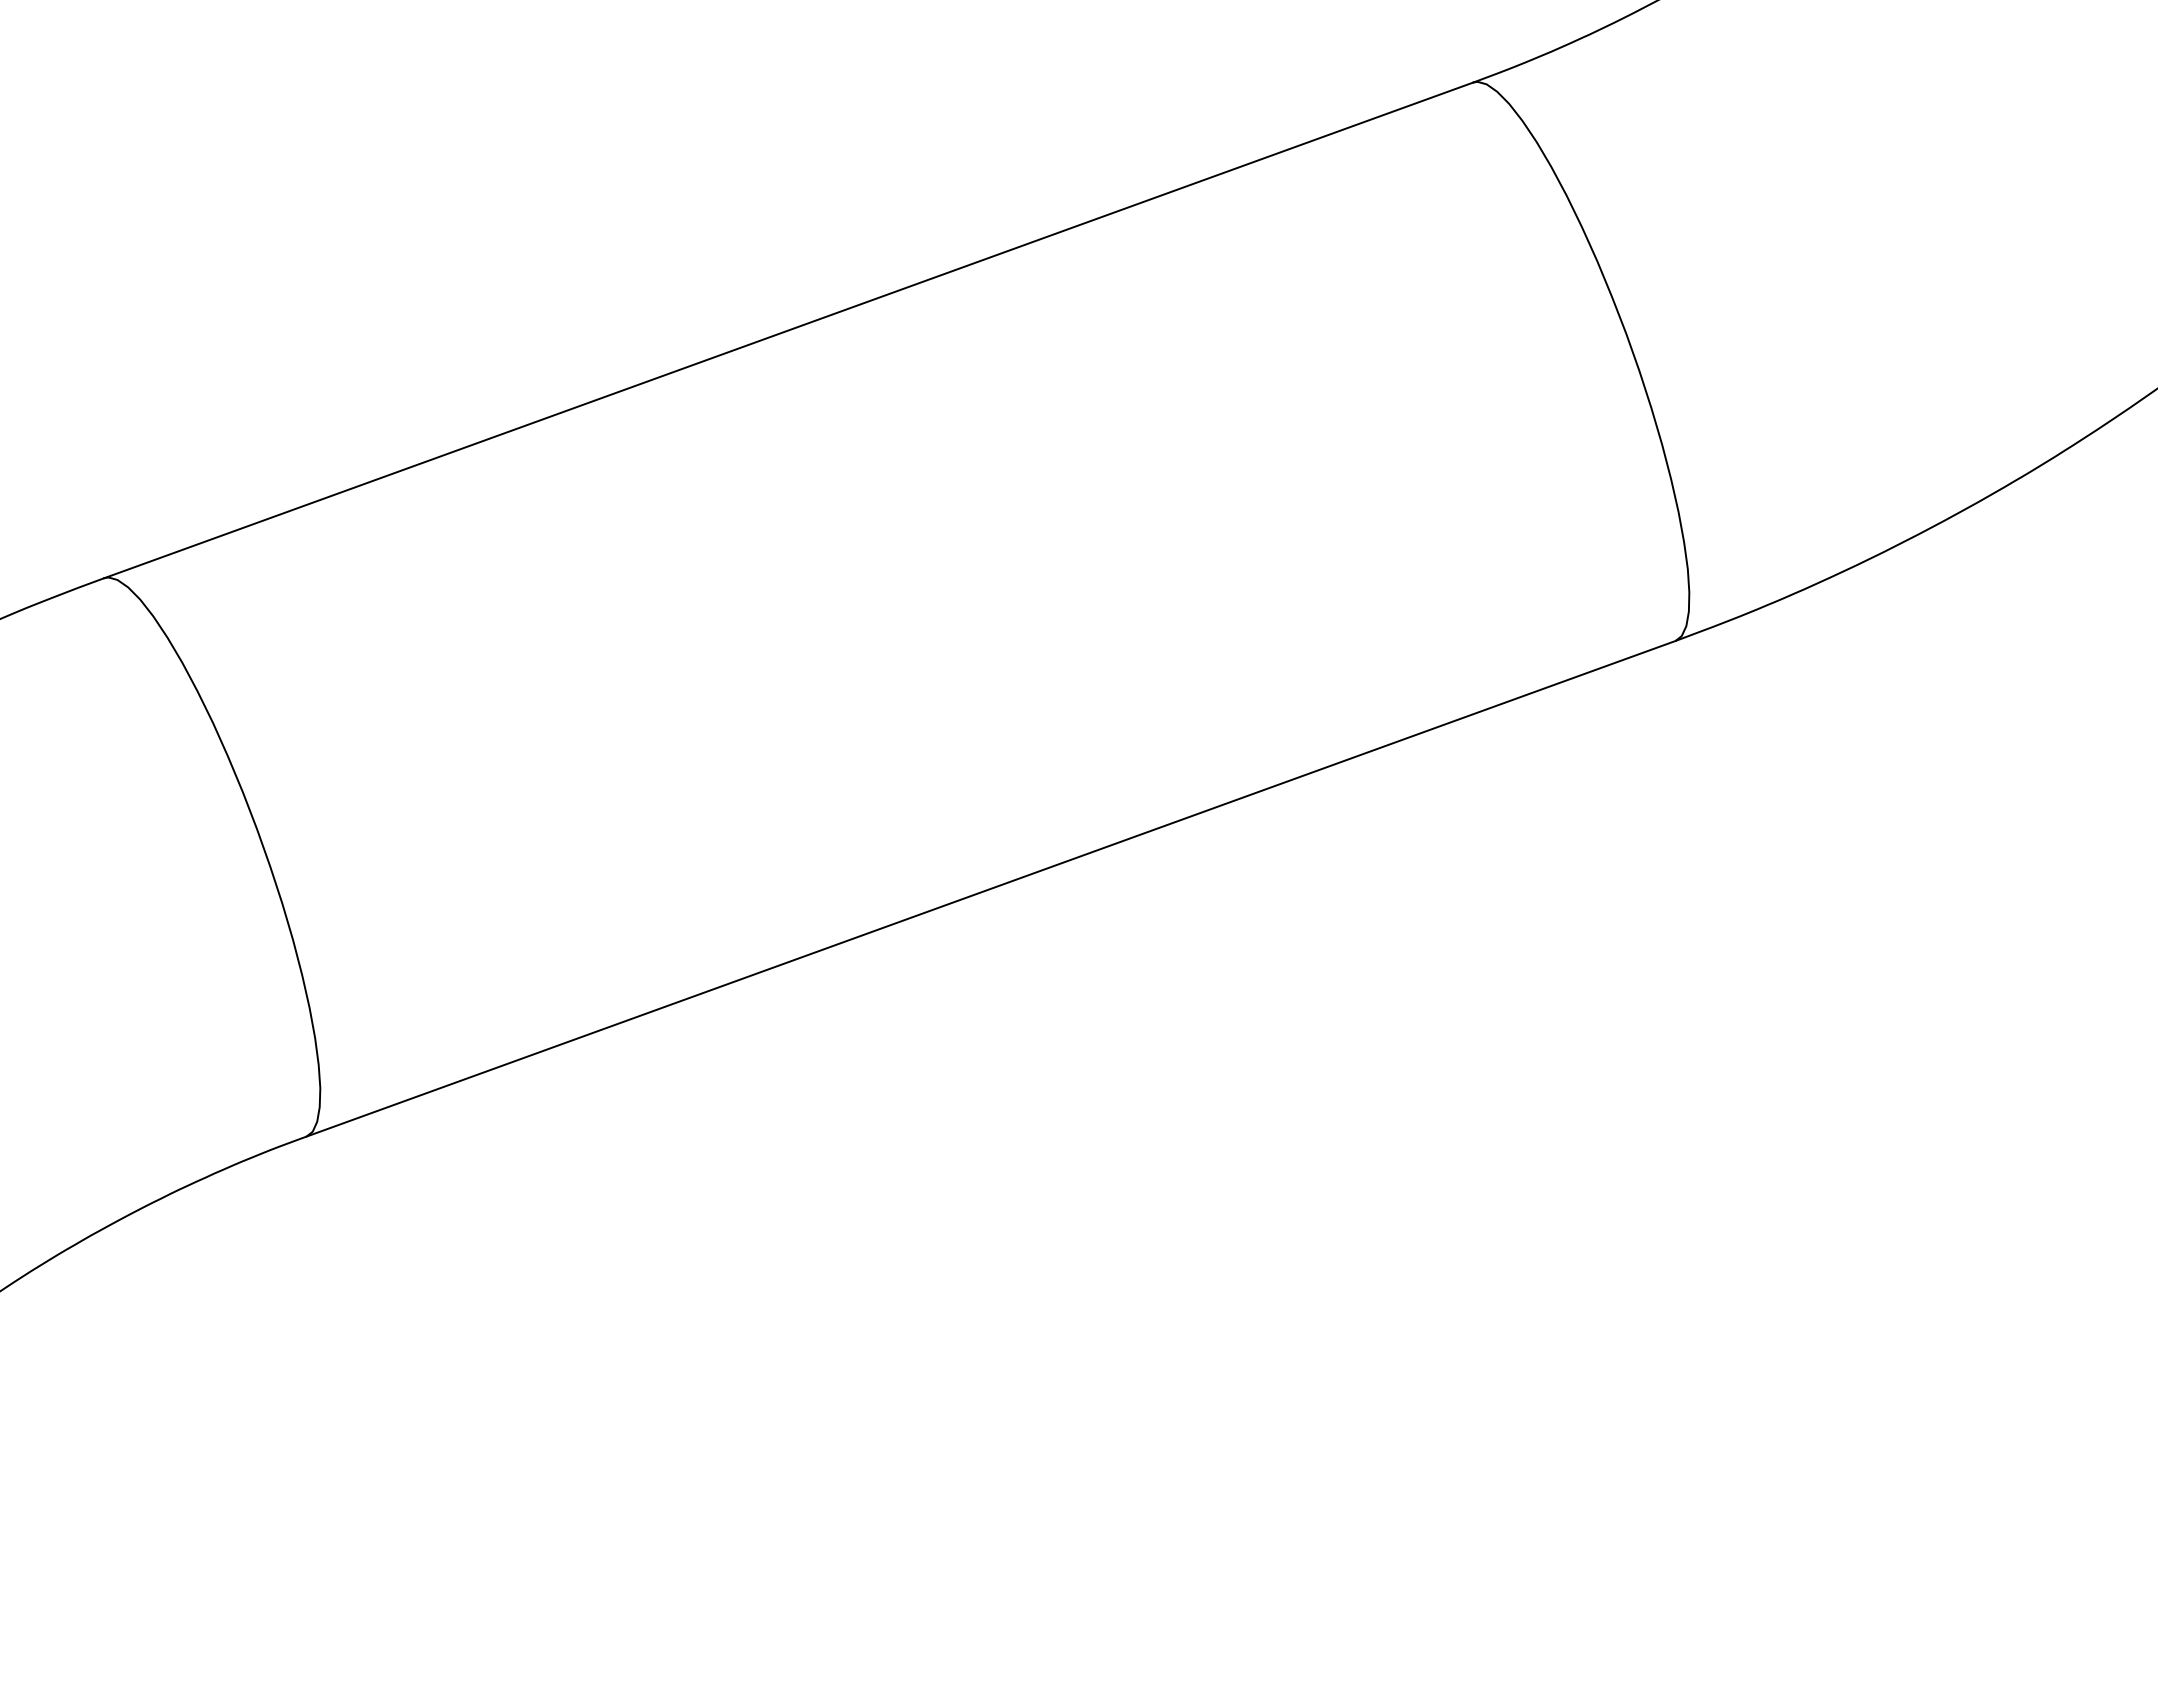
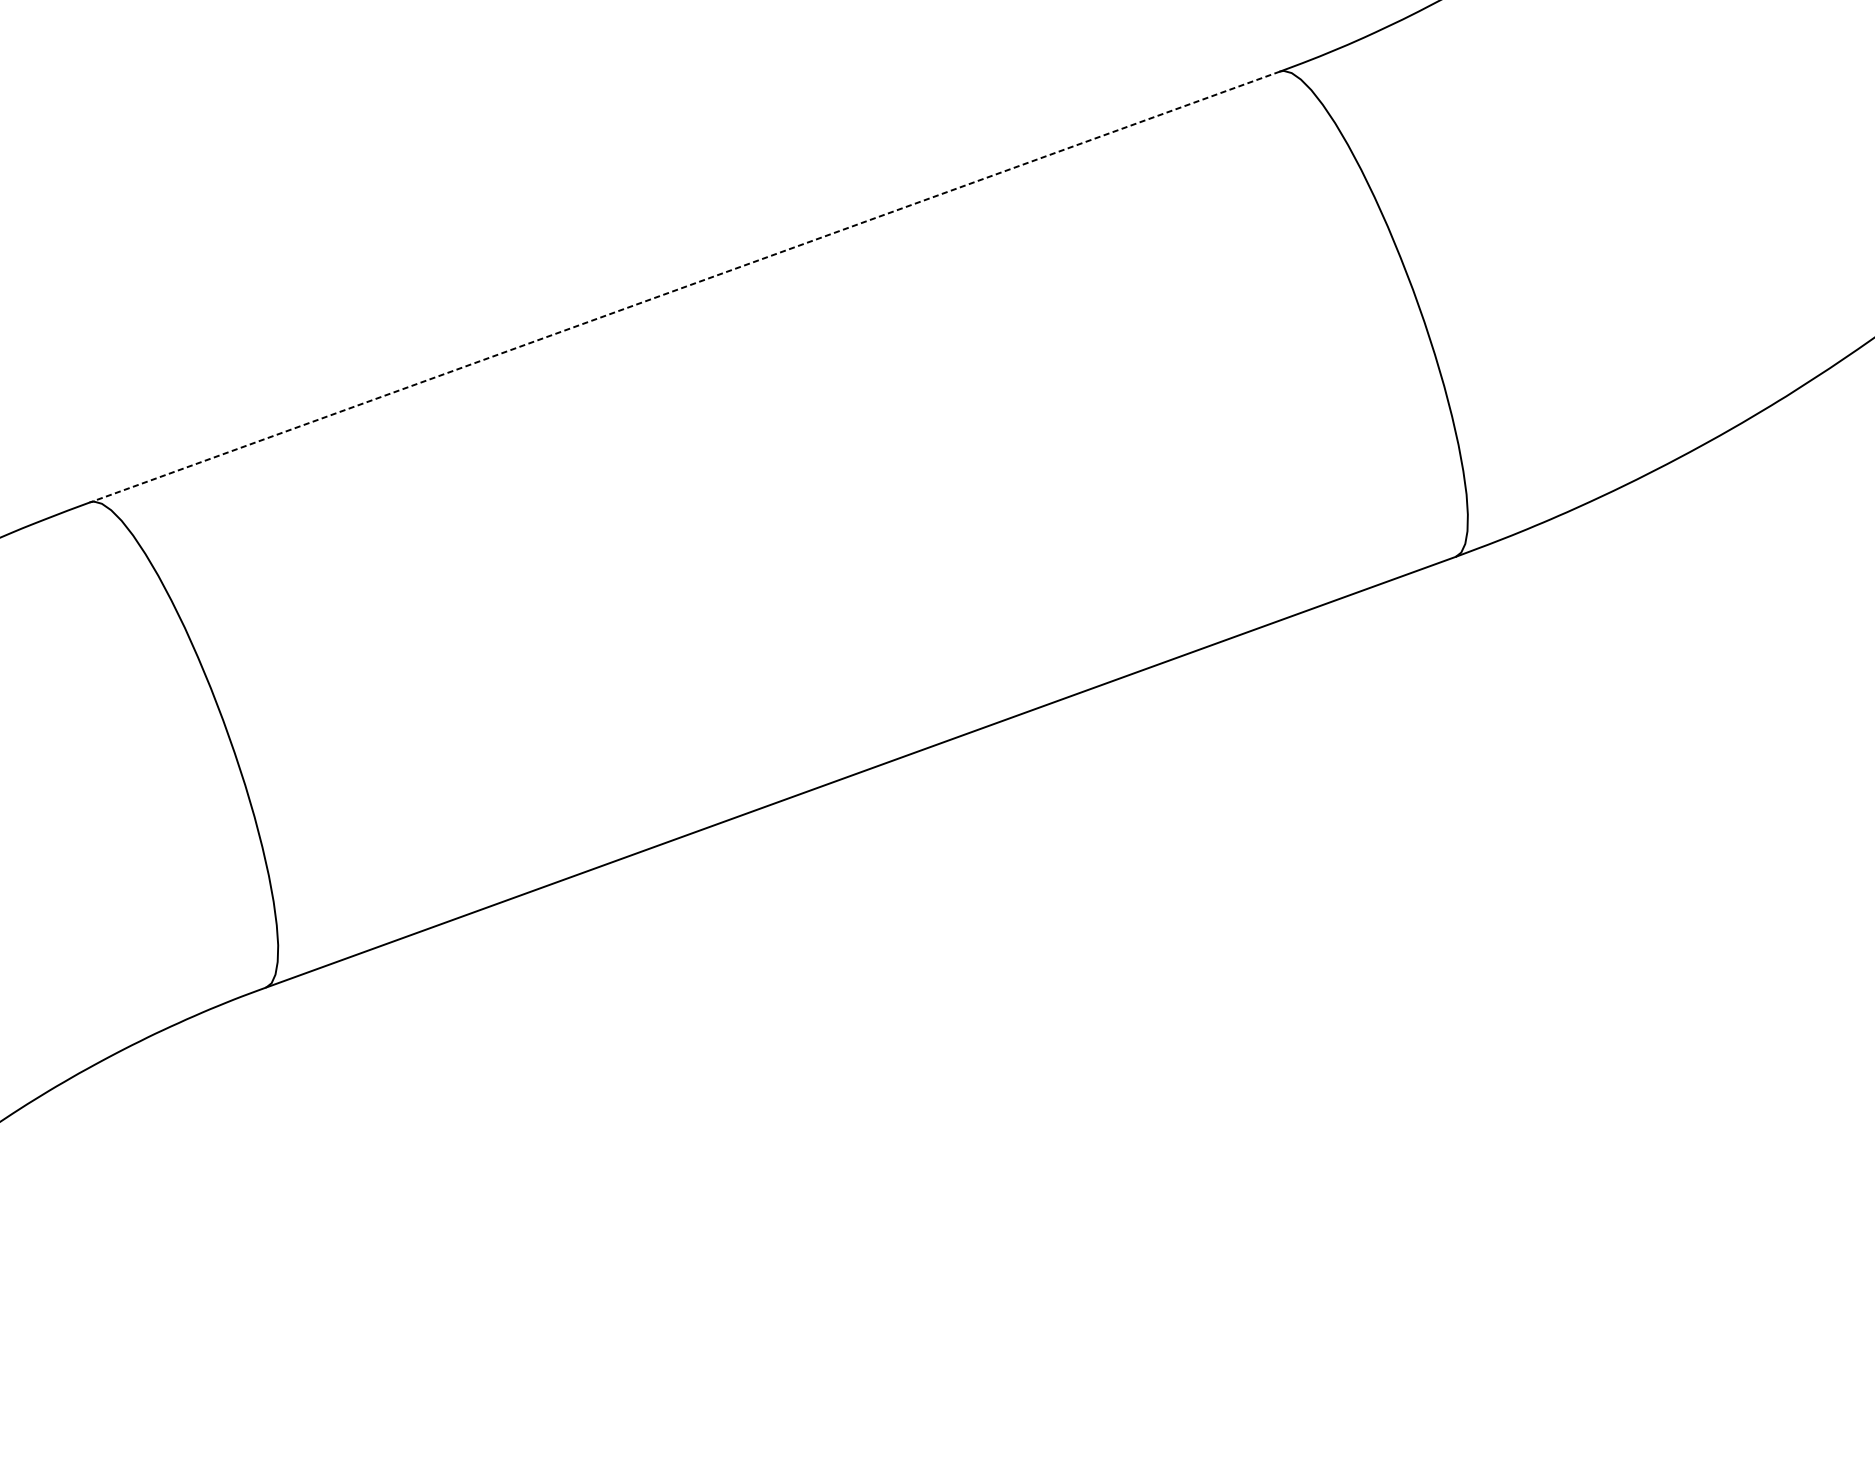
line: (788, 330) -> (685, 287), solid -> dashed

